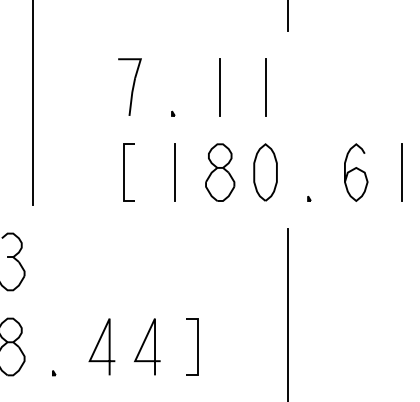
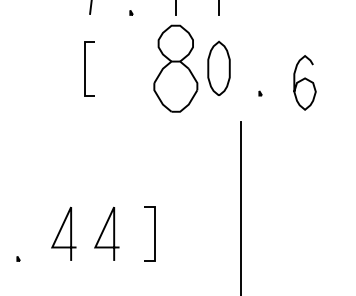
curve: (358, 170) -> (307, 80), moved
line: (174, 172) -> (132, 68), removed
part: (220, 172) -> (176, 68), size x1.6
line: (401, 172) -> (347, 68), removed

